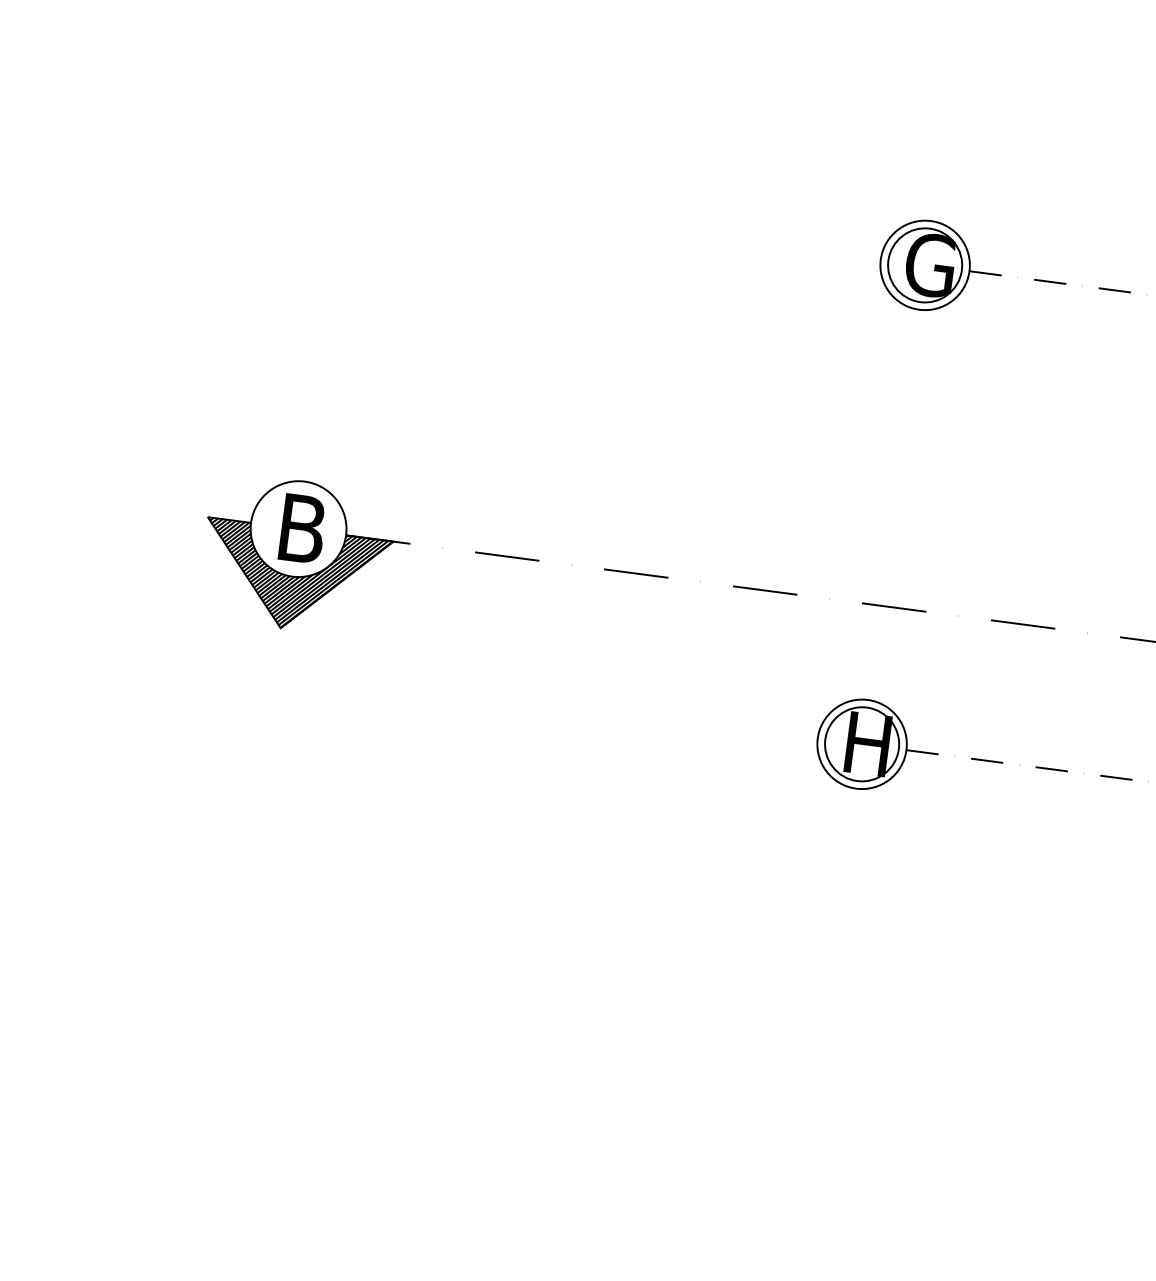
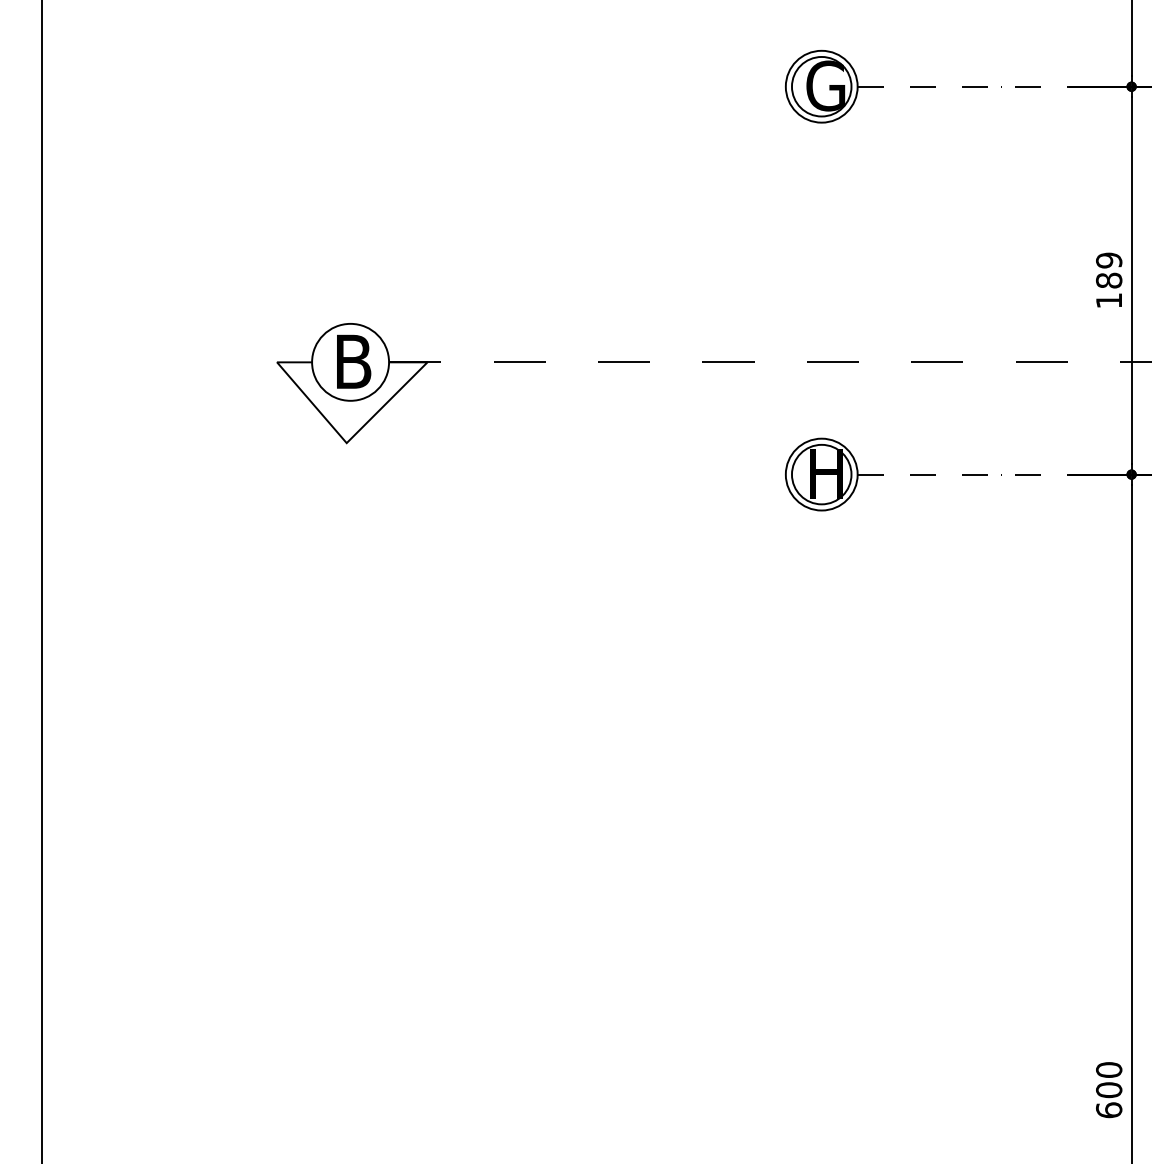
hatch: (293, 578) -> (351, 402), removed

